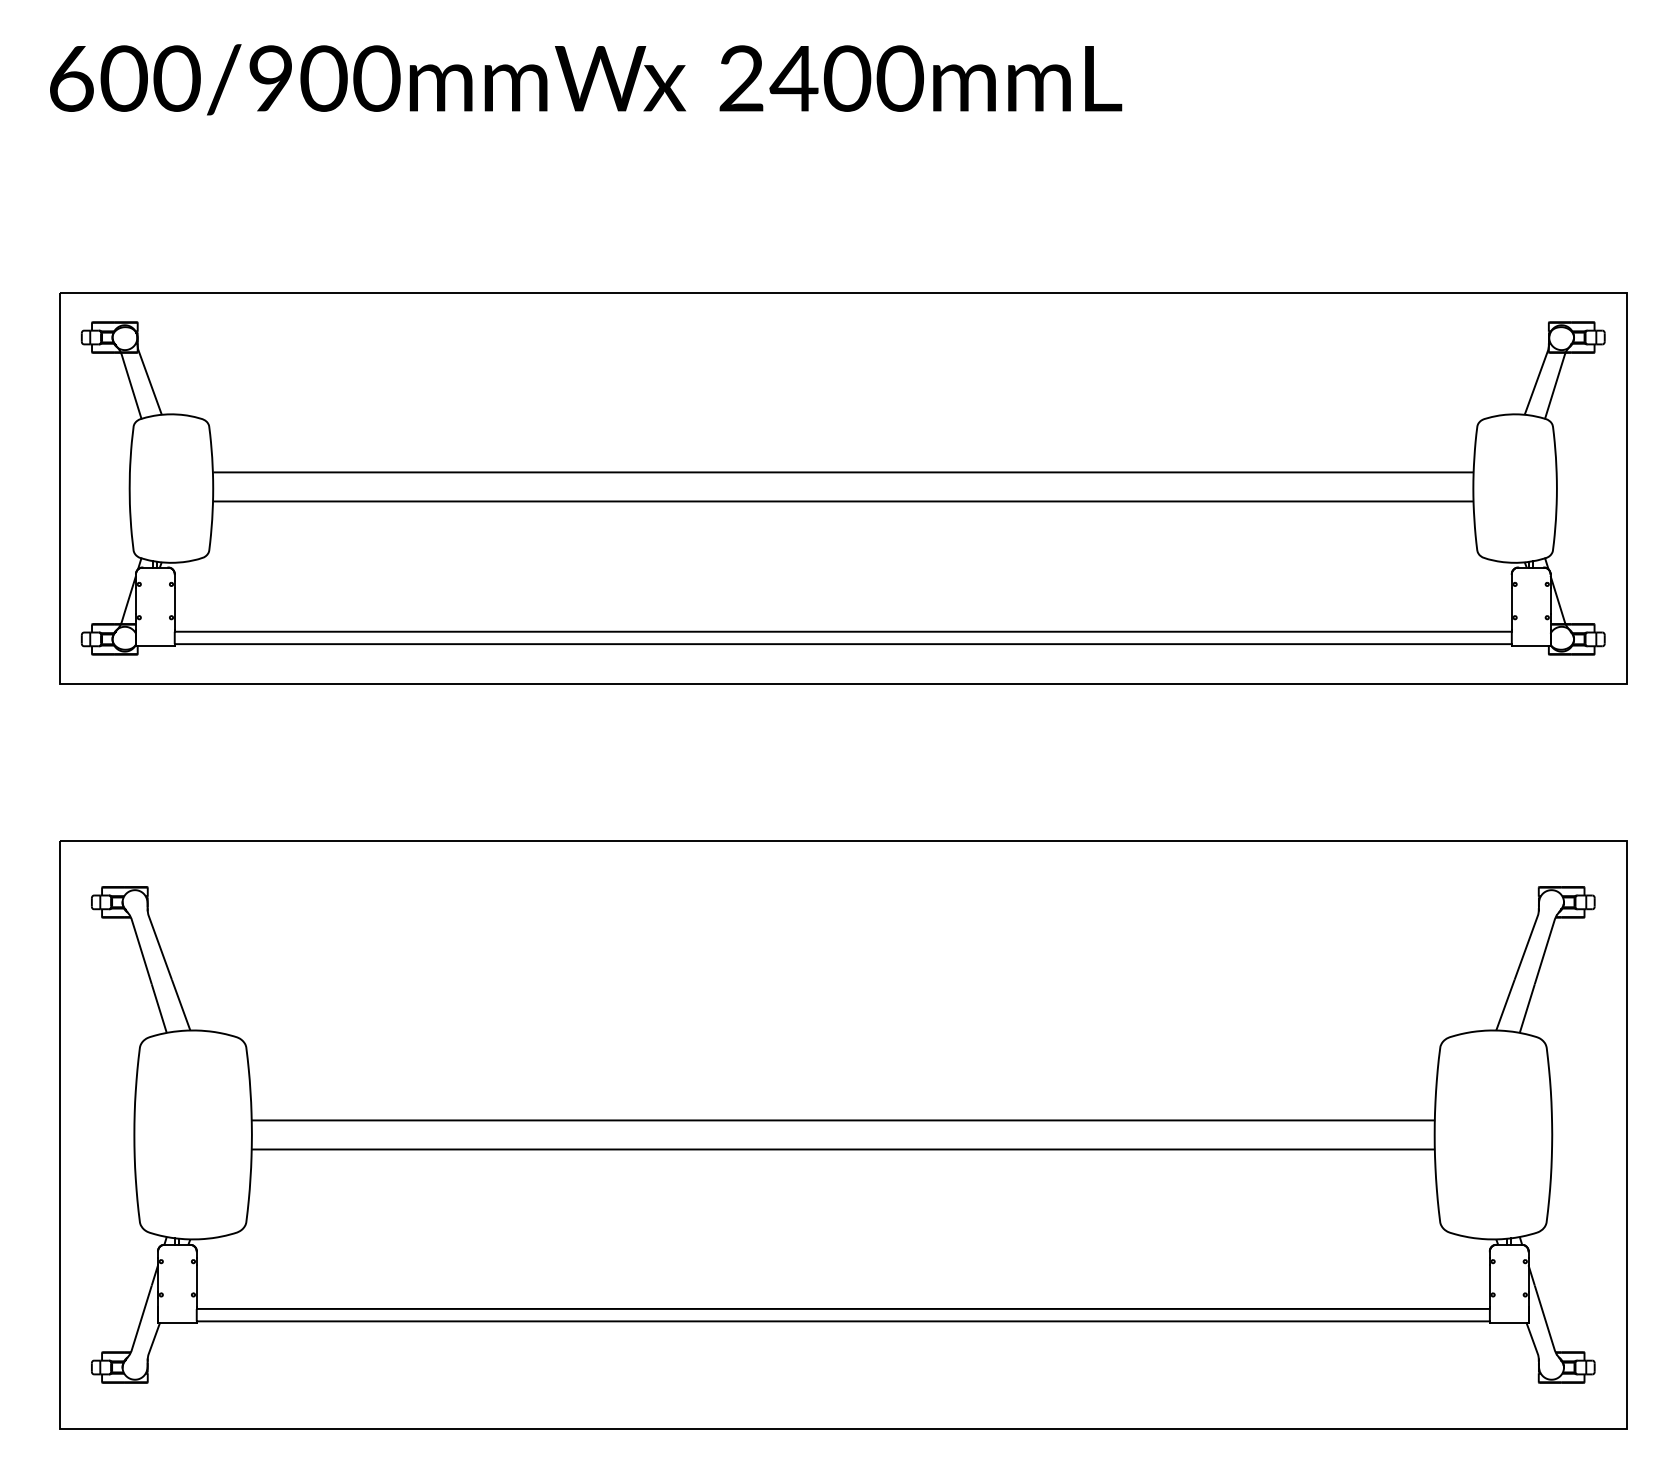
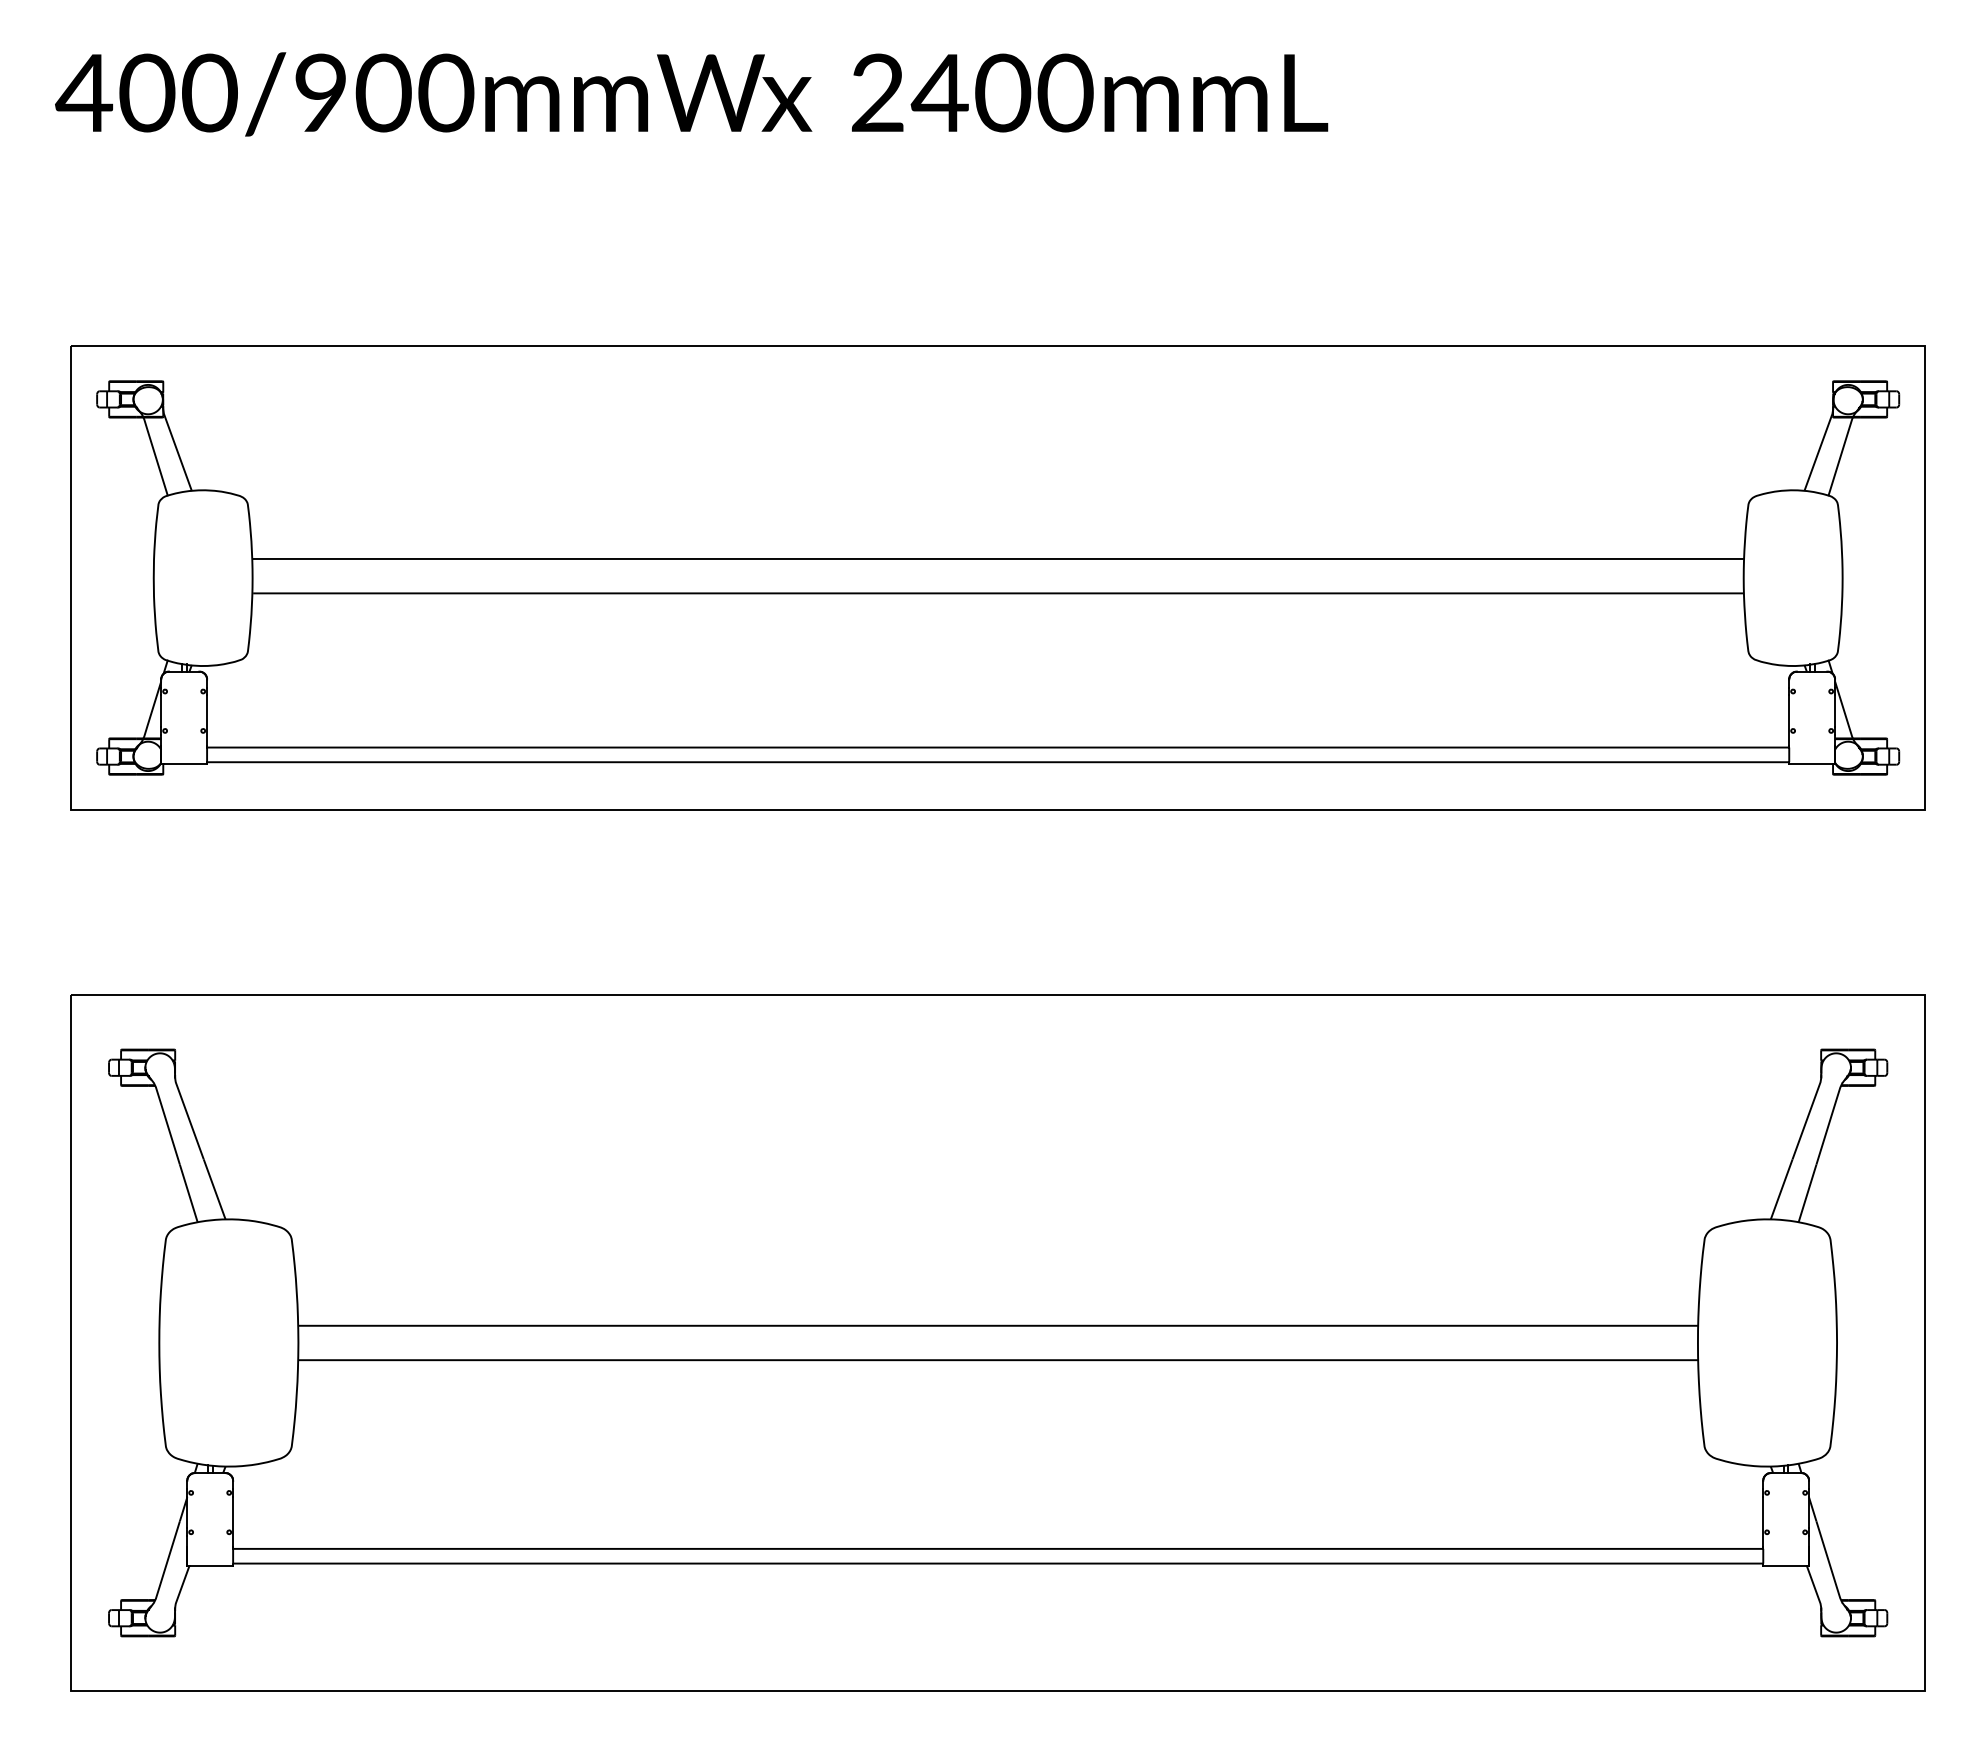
text: (71, 79) -> (84, 93), 600/900mmW -> 400/900mmW

